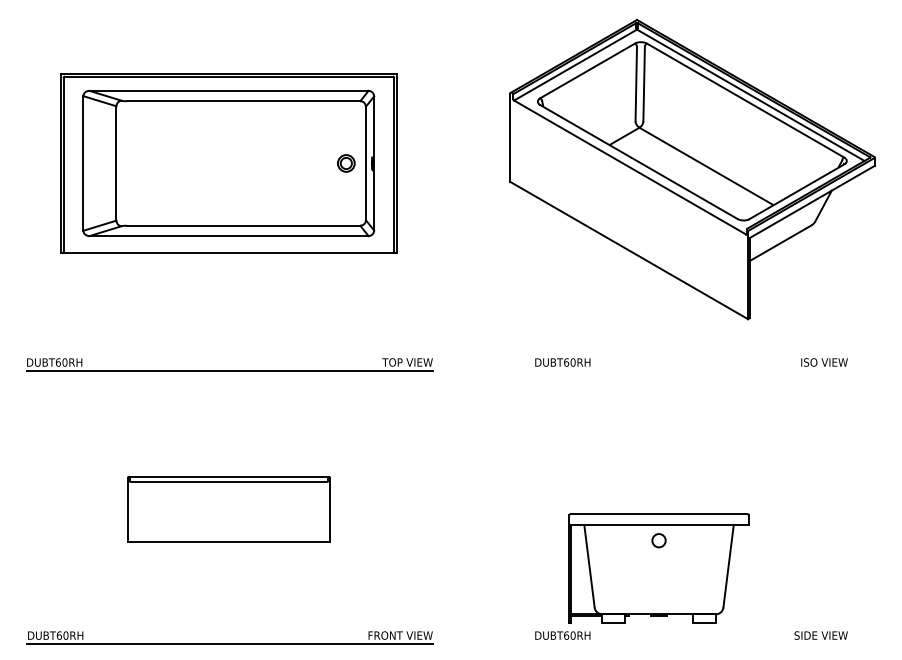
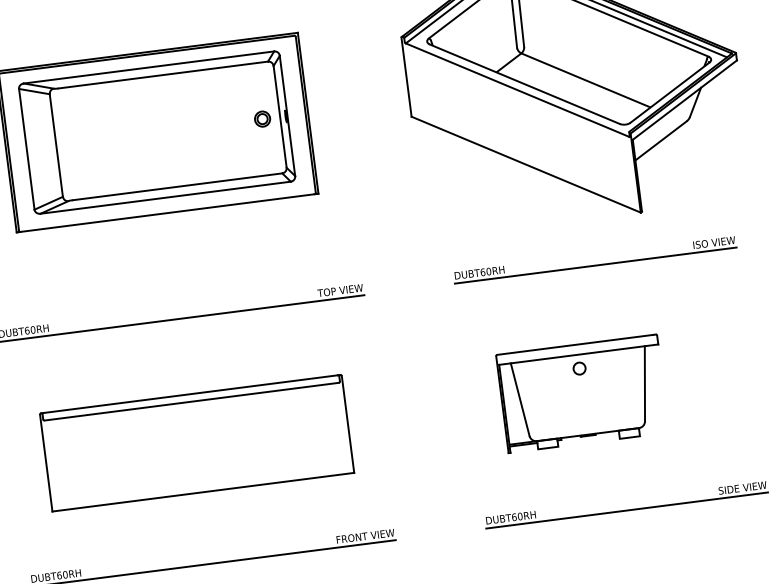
line: (691, 370) -> (595, 265), added
part: (228, 509) -> (196, 443), size x1.67
part: (658, 568) -> (582, 393), moved
line: (691, 644) -> (627, 510), added

